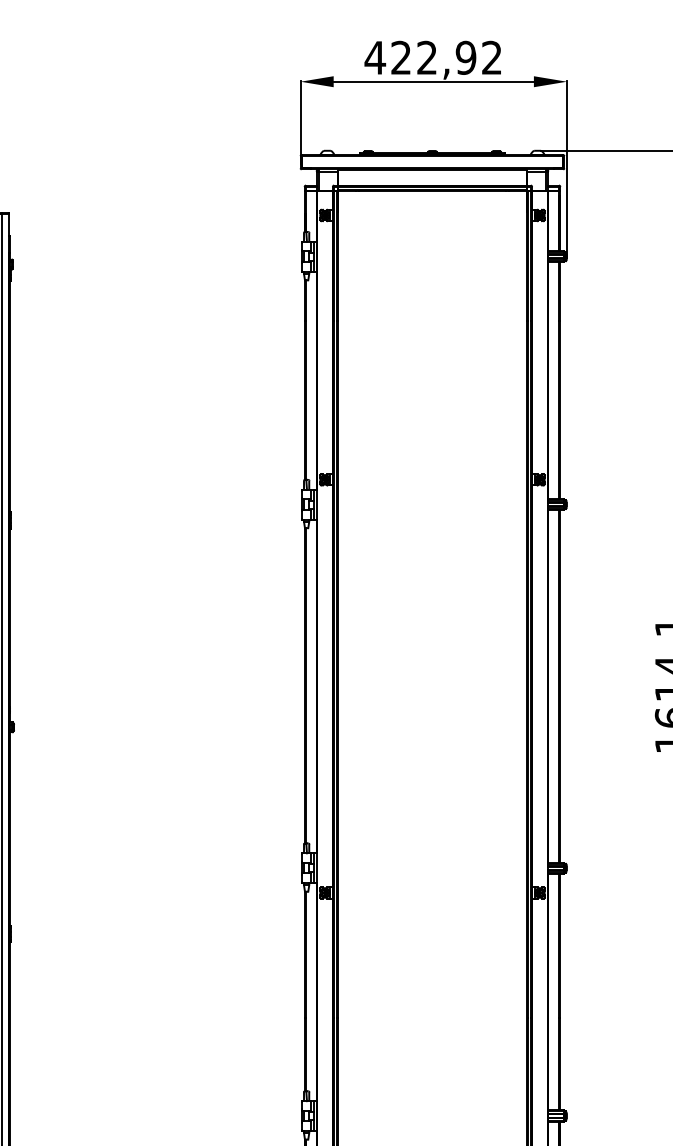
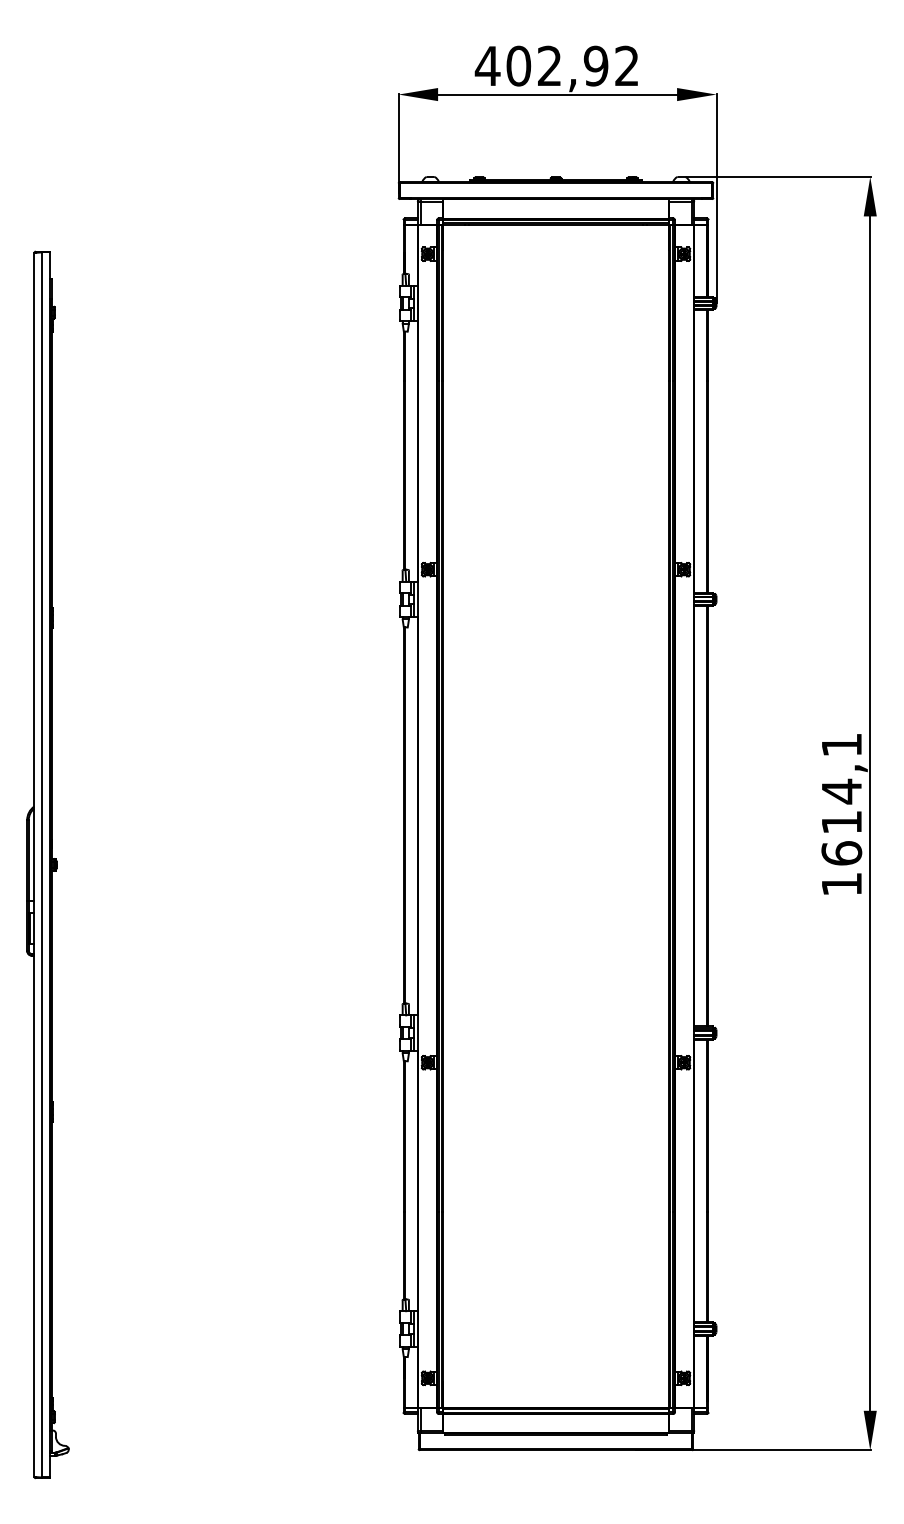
text: (401, 57) -> (518, 65), 422,92 -> 402,92

